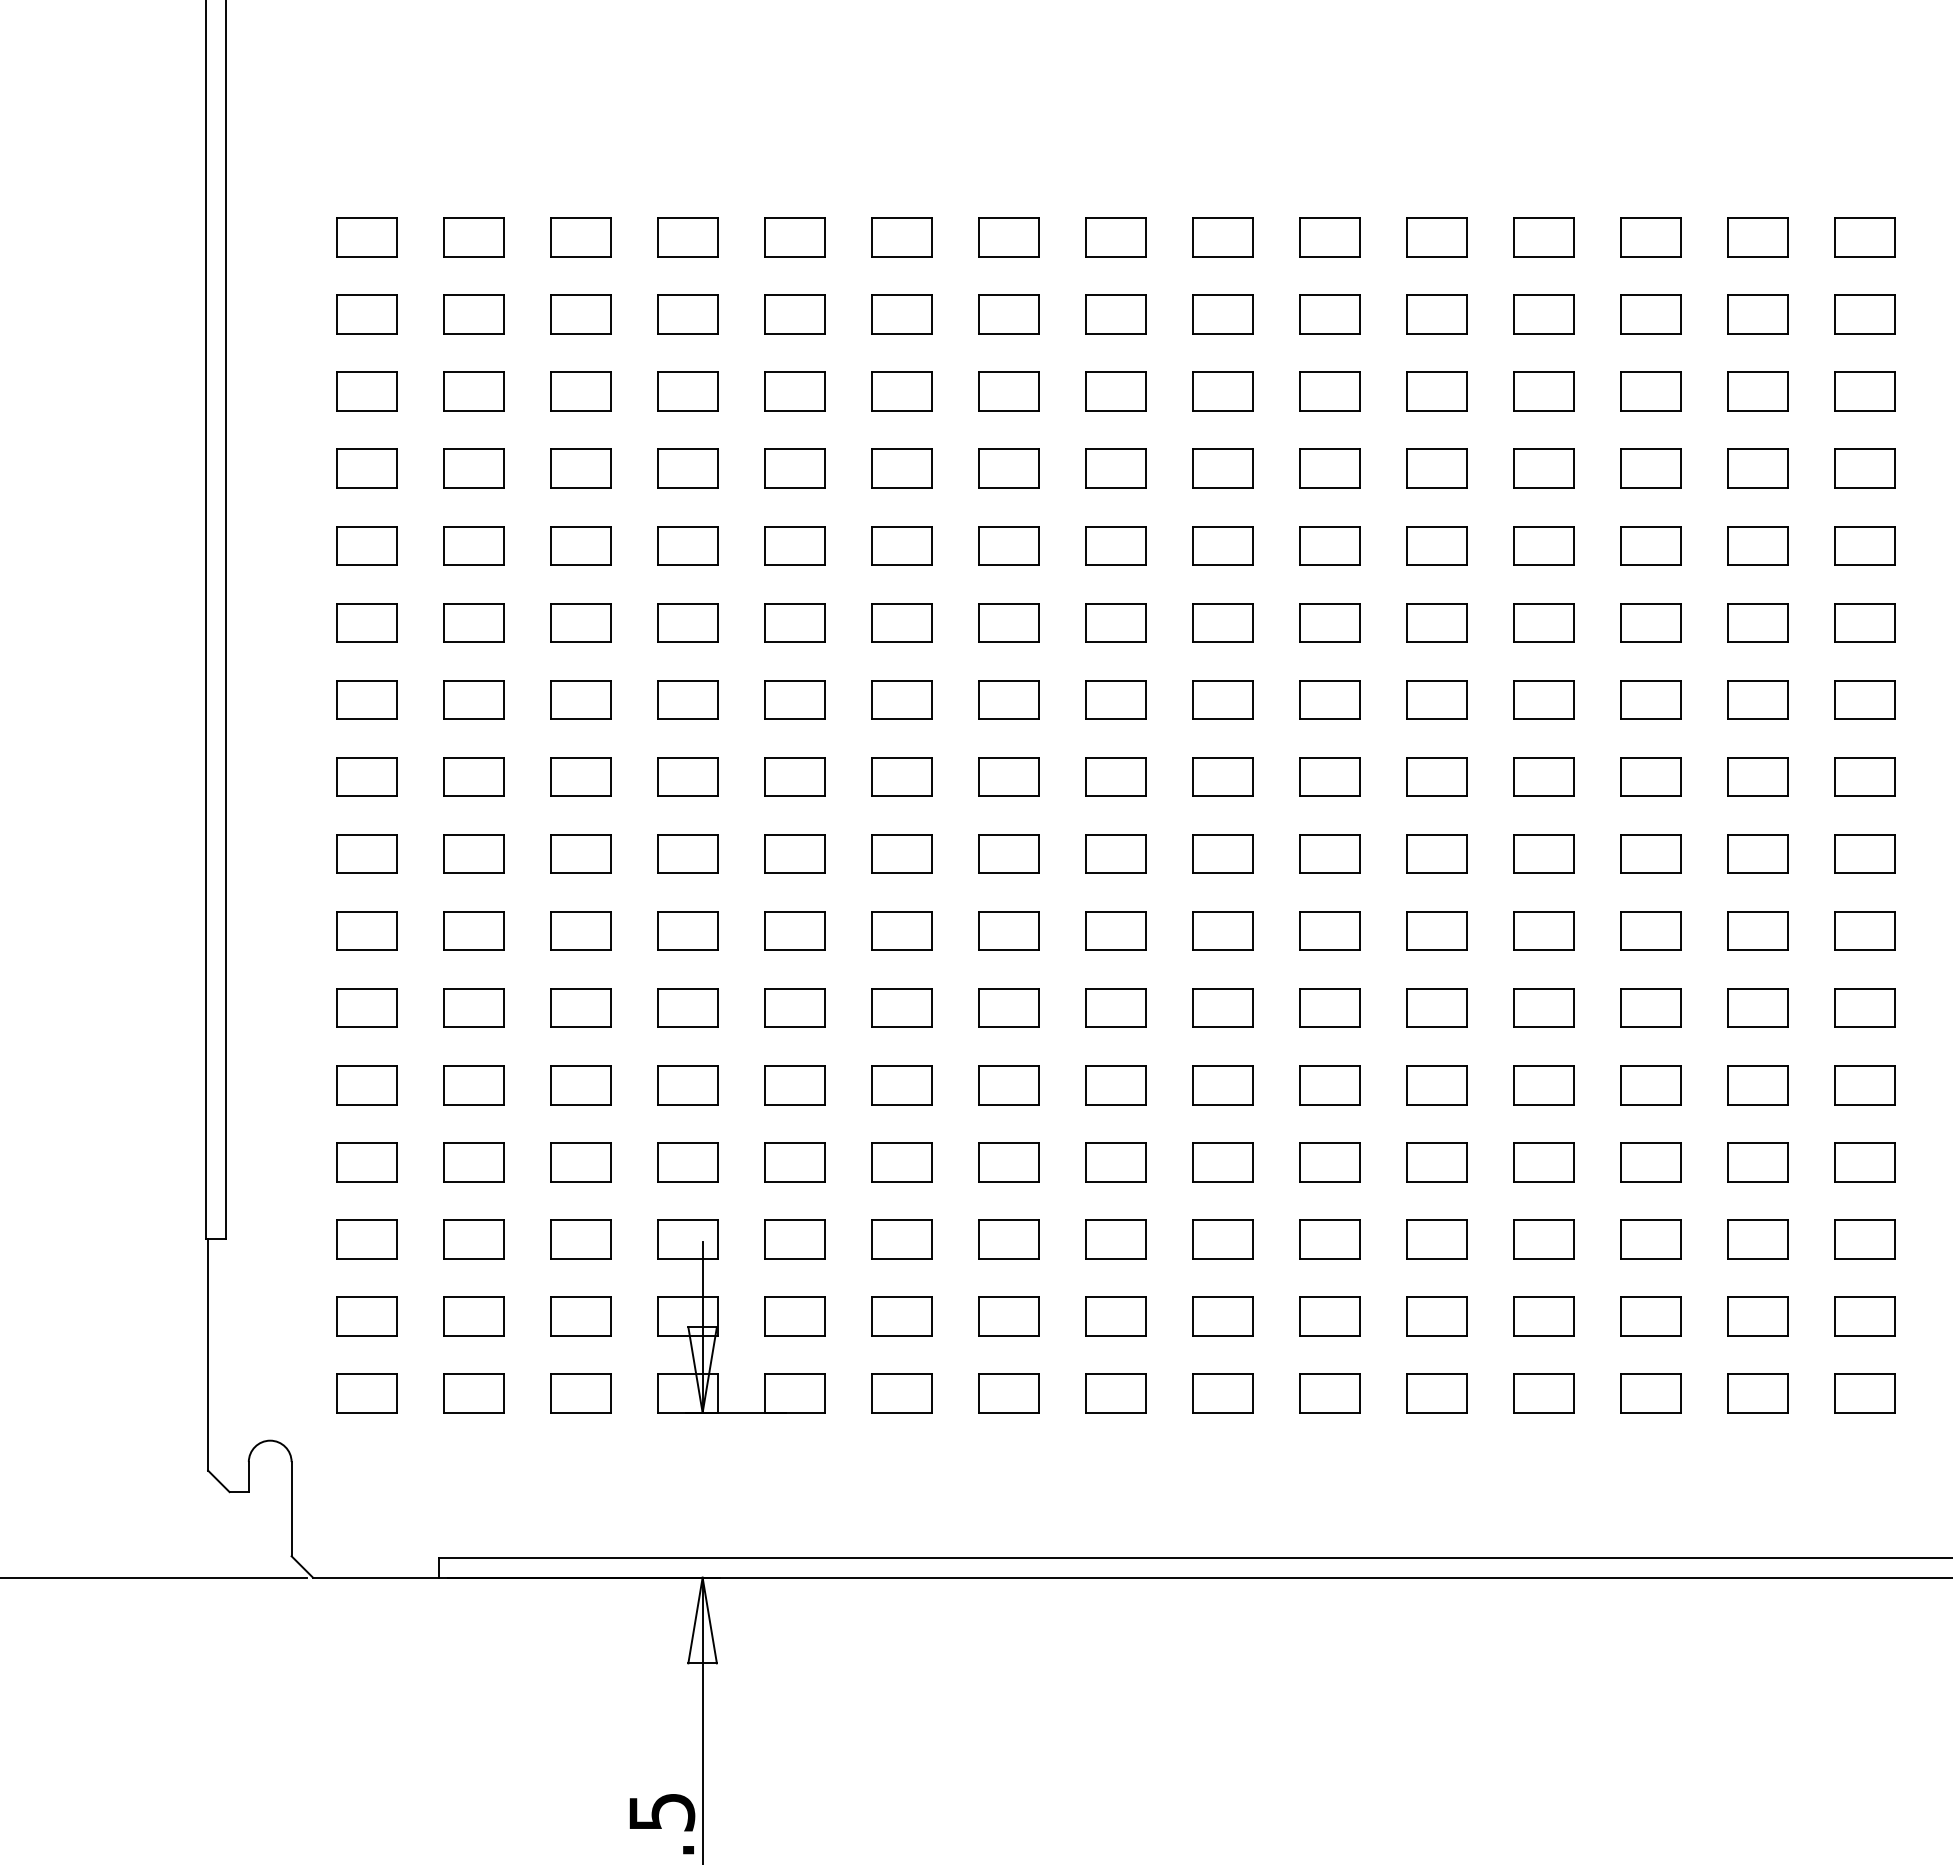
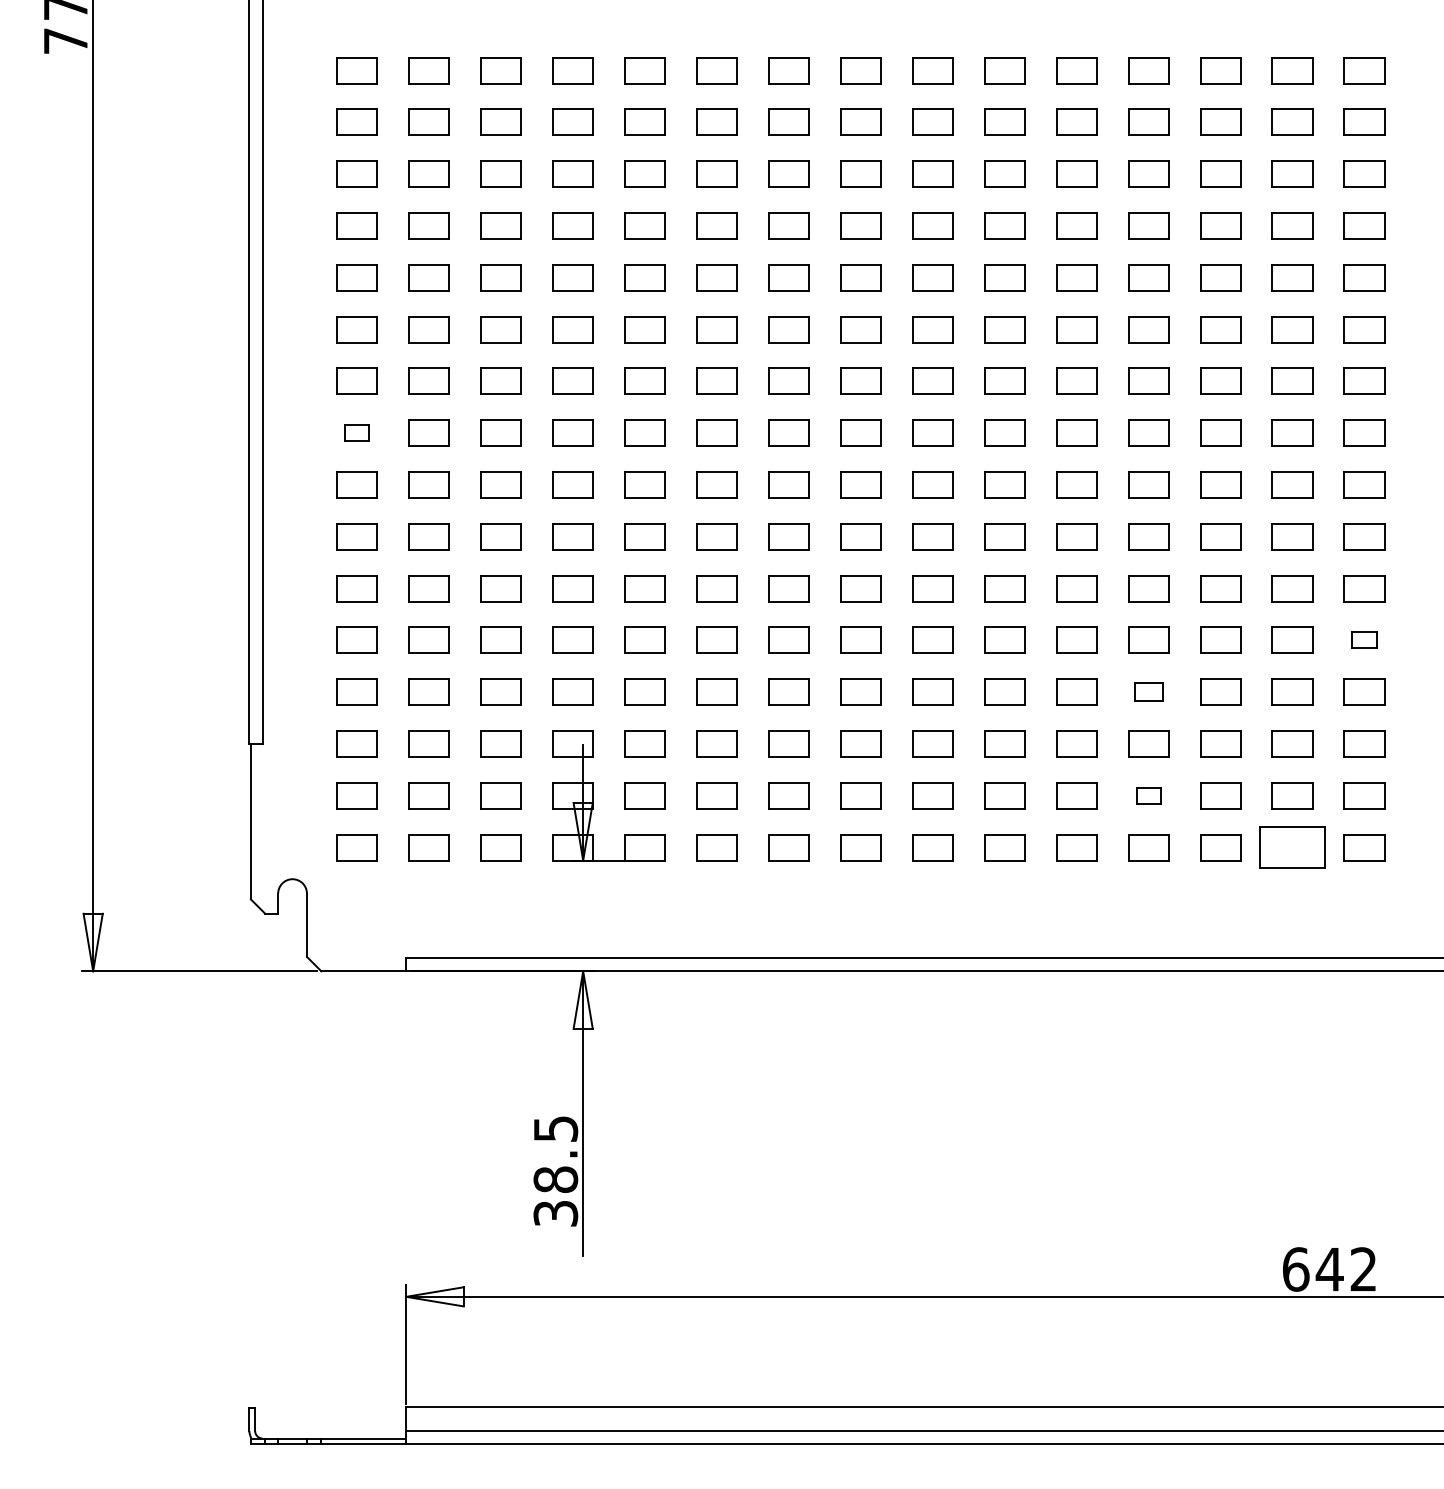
part: (365, 776) -> (356, 432), size x0.6
part: (1865, 1084) -> (1364, 639), size x0.6
part: (1543, 1161) -> (1148, 691), size x0.7
part: (1543, 1316) -> (1148, 795), size x0.6
part: (1758, 1393) -> (1292, 847), size x1.6

